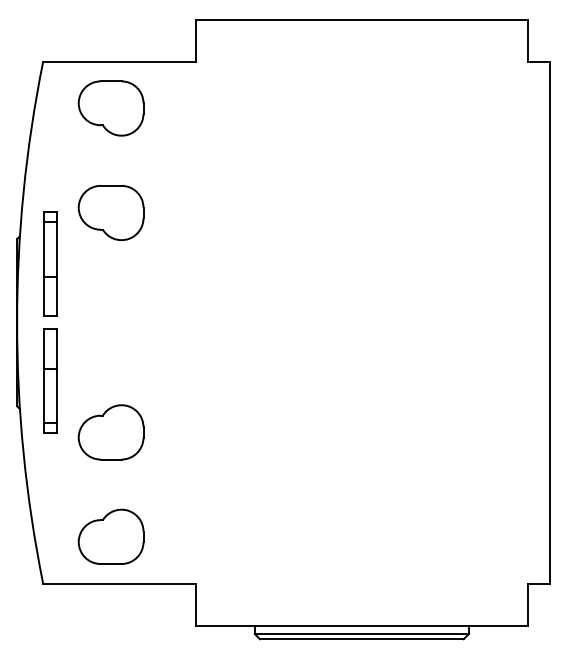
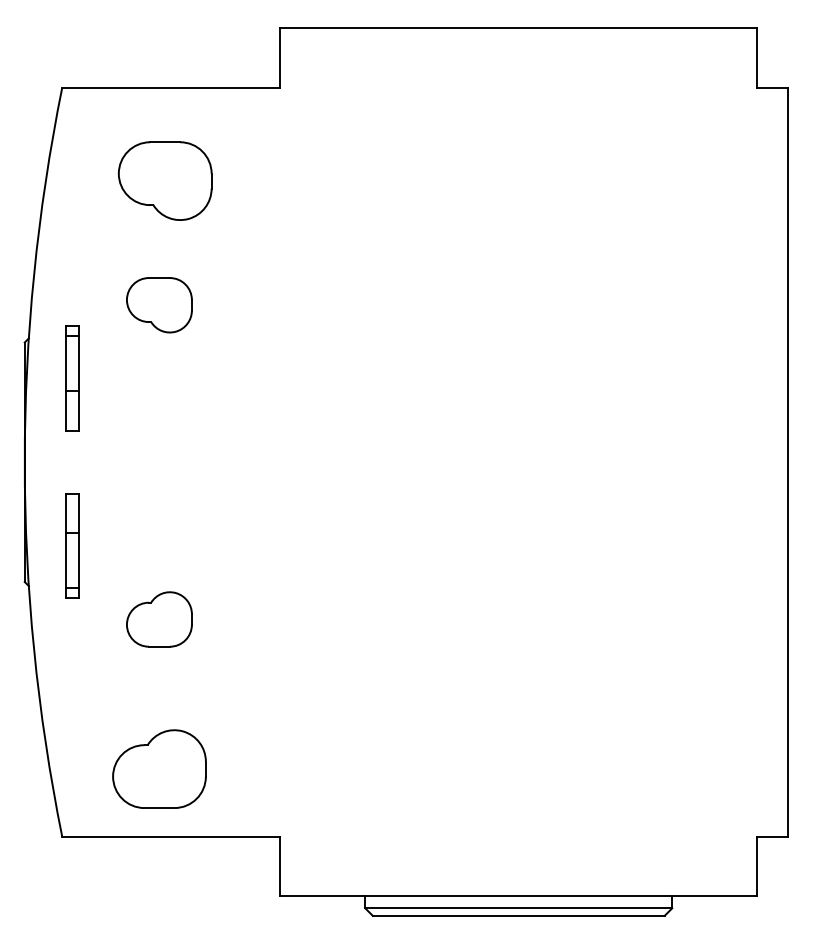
part: (110, 108) -> (164, 181), moved
part: (110, 213) -> (158, 305), size x0.7
part: (50, 263) -> (72, 377), size x0.7
part: (50, 380) -> (72, 545), size x0.7
part: (110, 432) -> (158, 619), size x0.7

